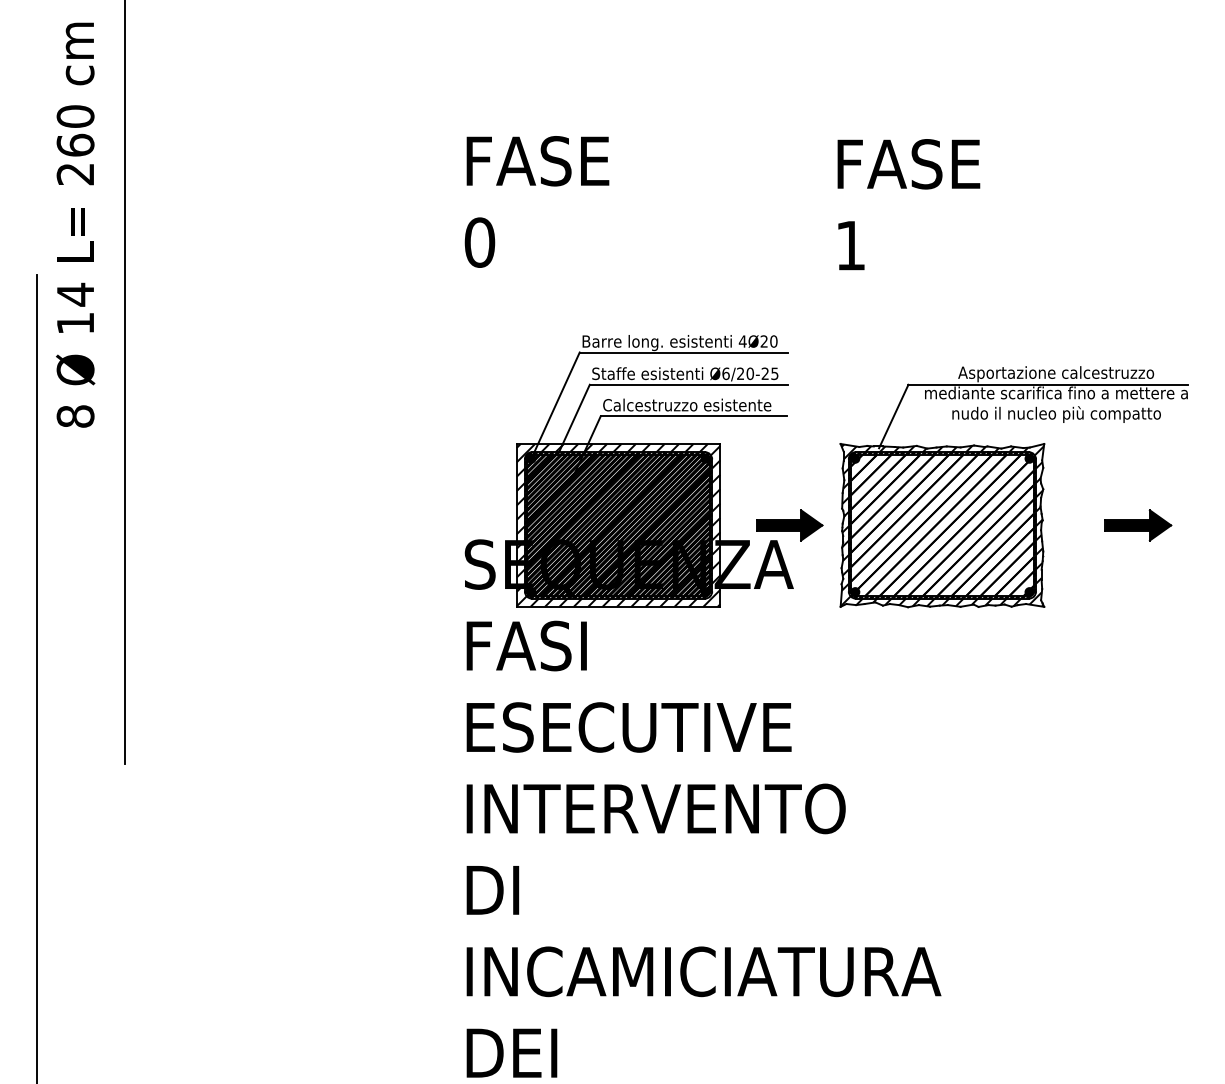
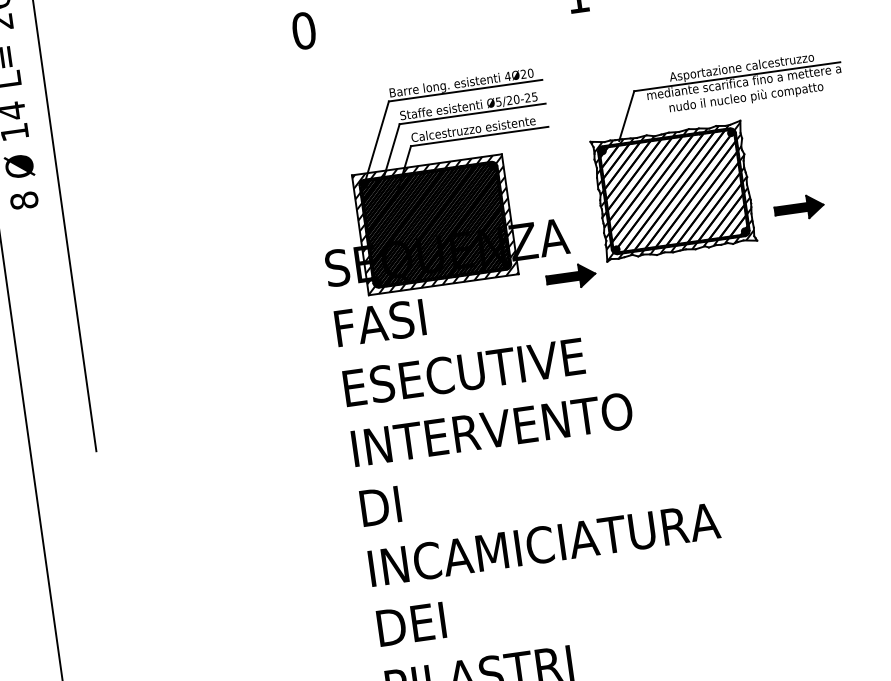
text: (725, 373) -> (498, 101), Ø6/20-25 -> Ø5/20-25
part: (789, 525) -> (571, 277), moved
part: (1138, 525) -> (799, 208), moved

